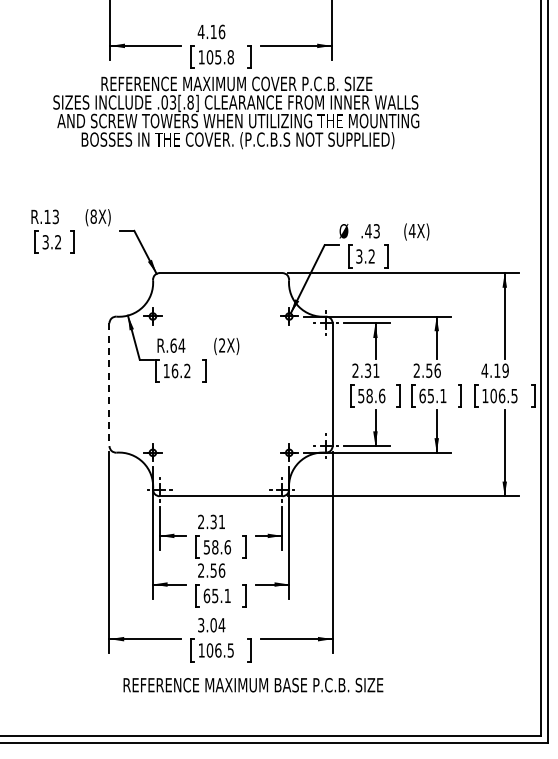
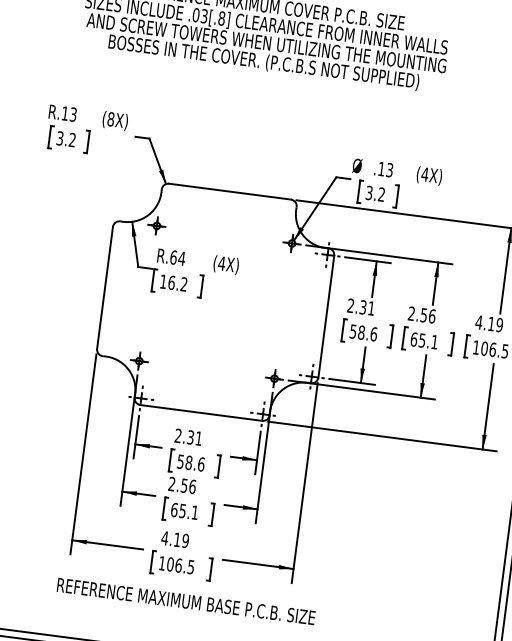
text: (368, 231) -> (381, 169), .43 -> .13
text: (221, 345) -> (221, 263), (2X) -> (4X)
line: (109, 385) -> (104, 288), dashed -> solid
text: (211, 625) -> (175, 539), 3.04 -> 4.19
text: (253, 685) -> (186, 601), moved

